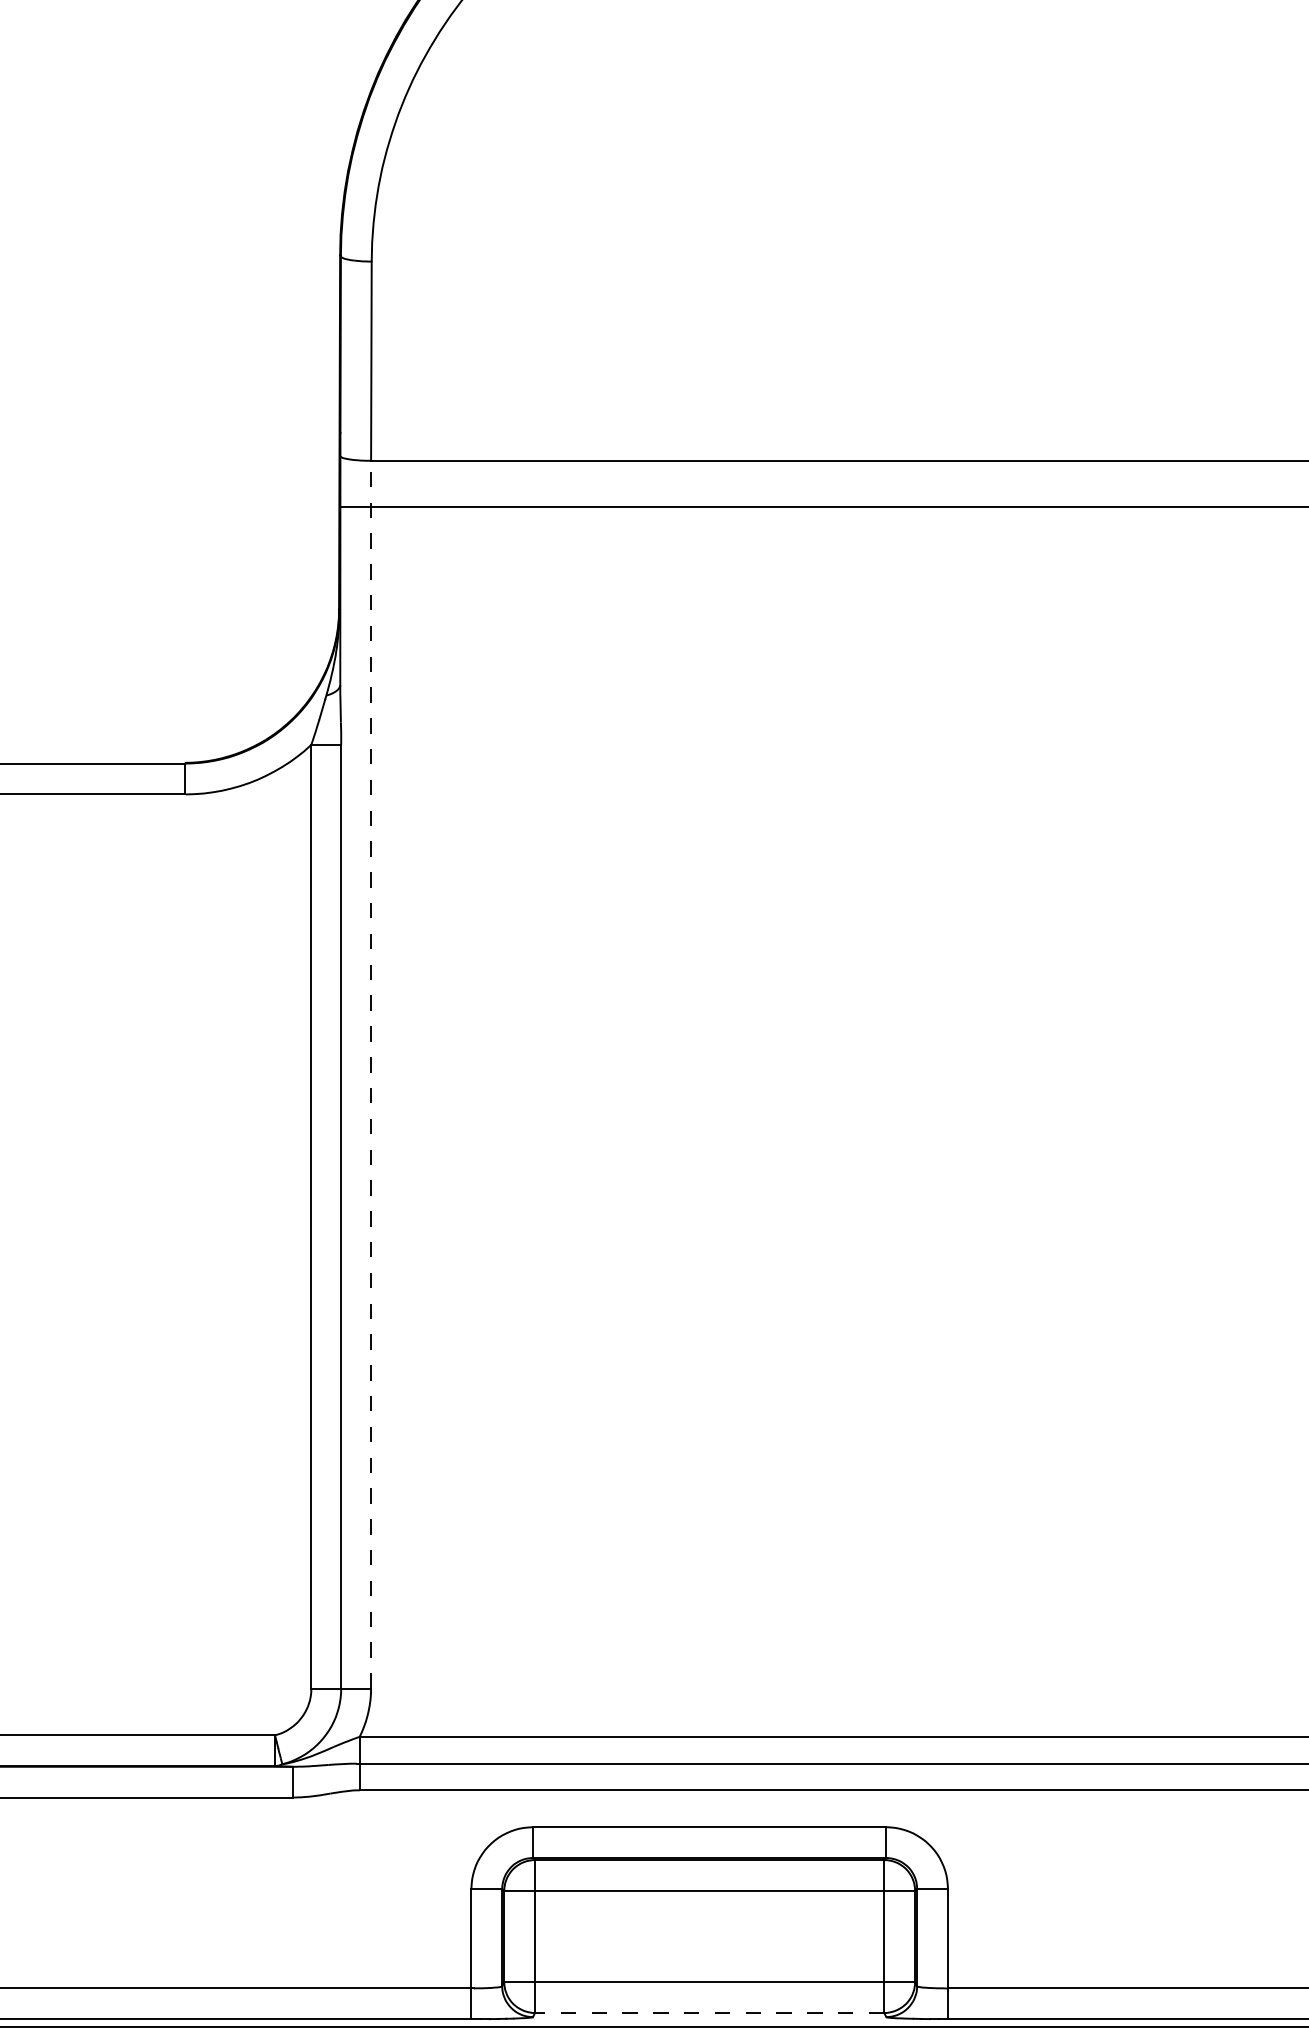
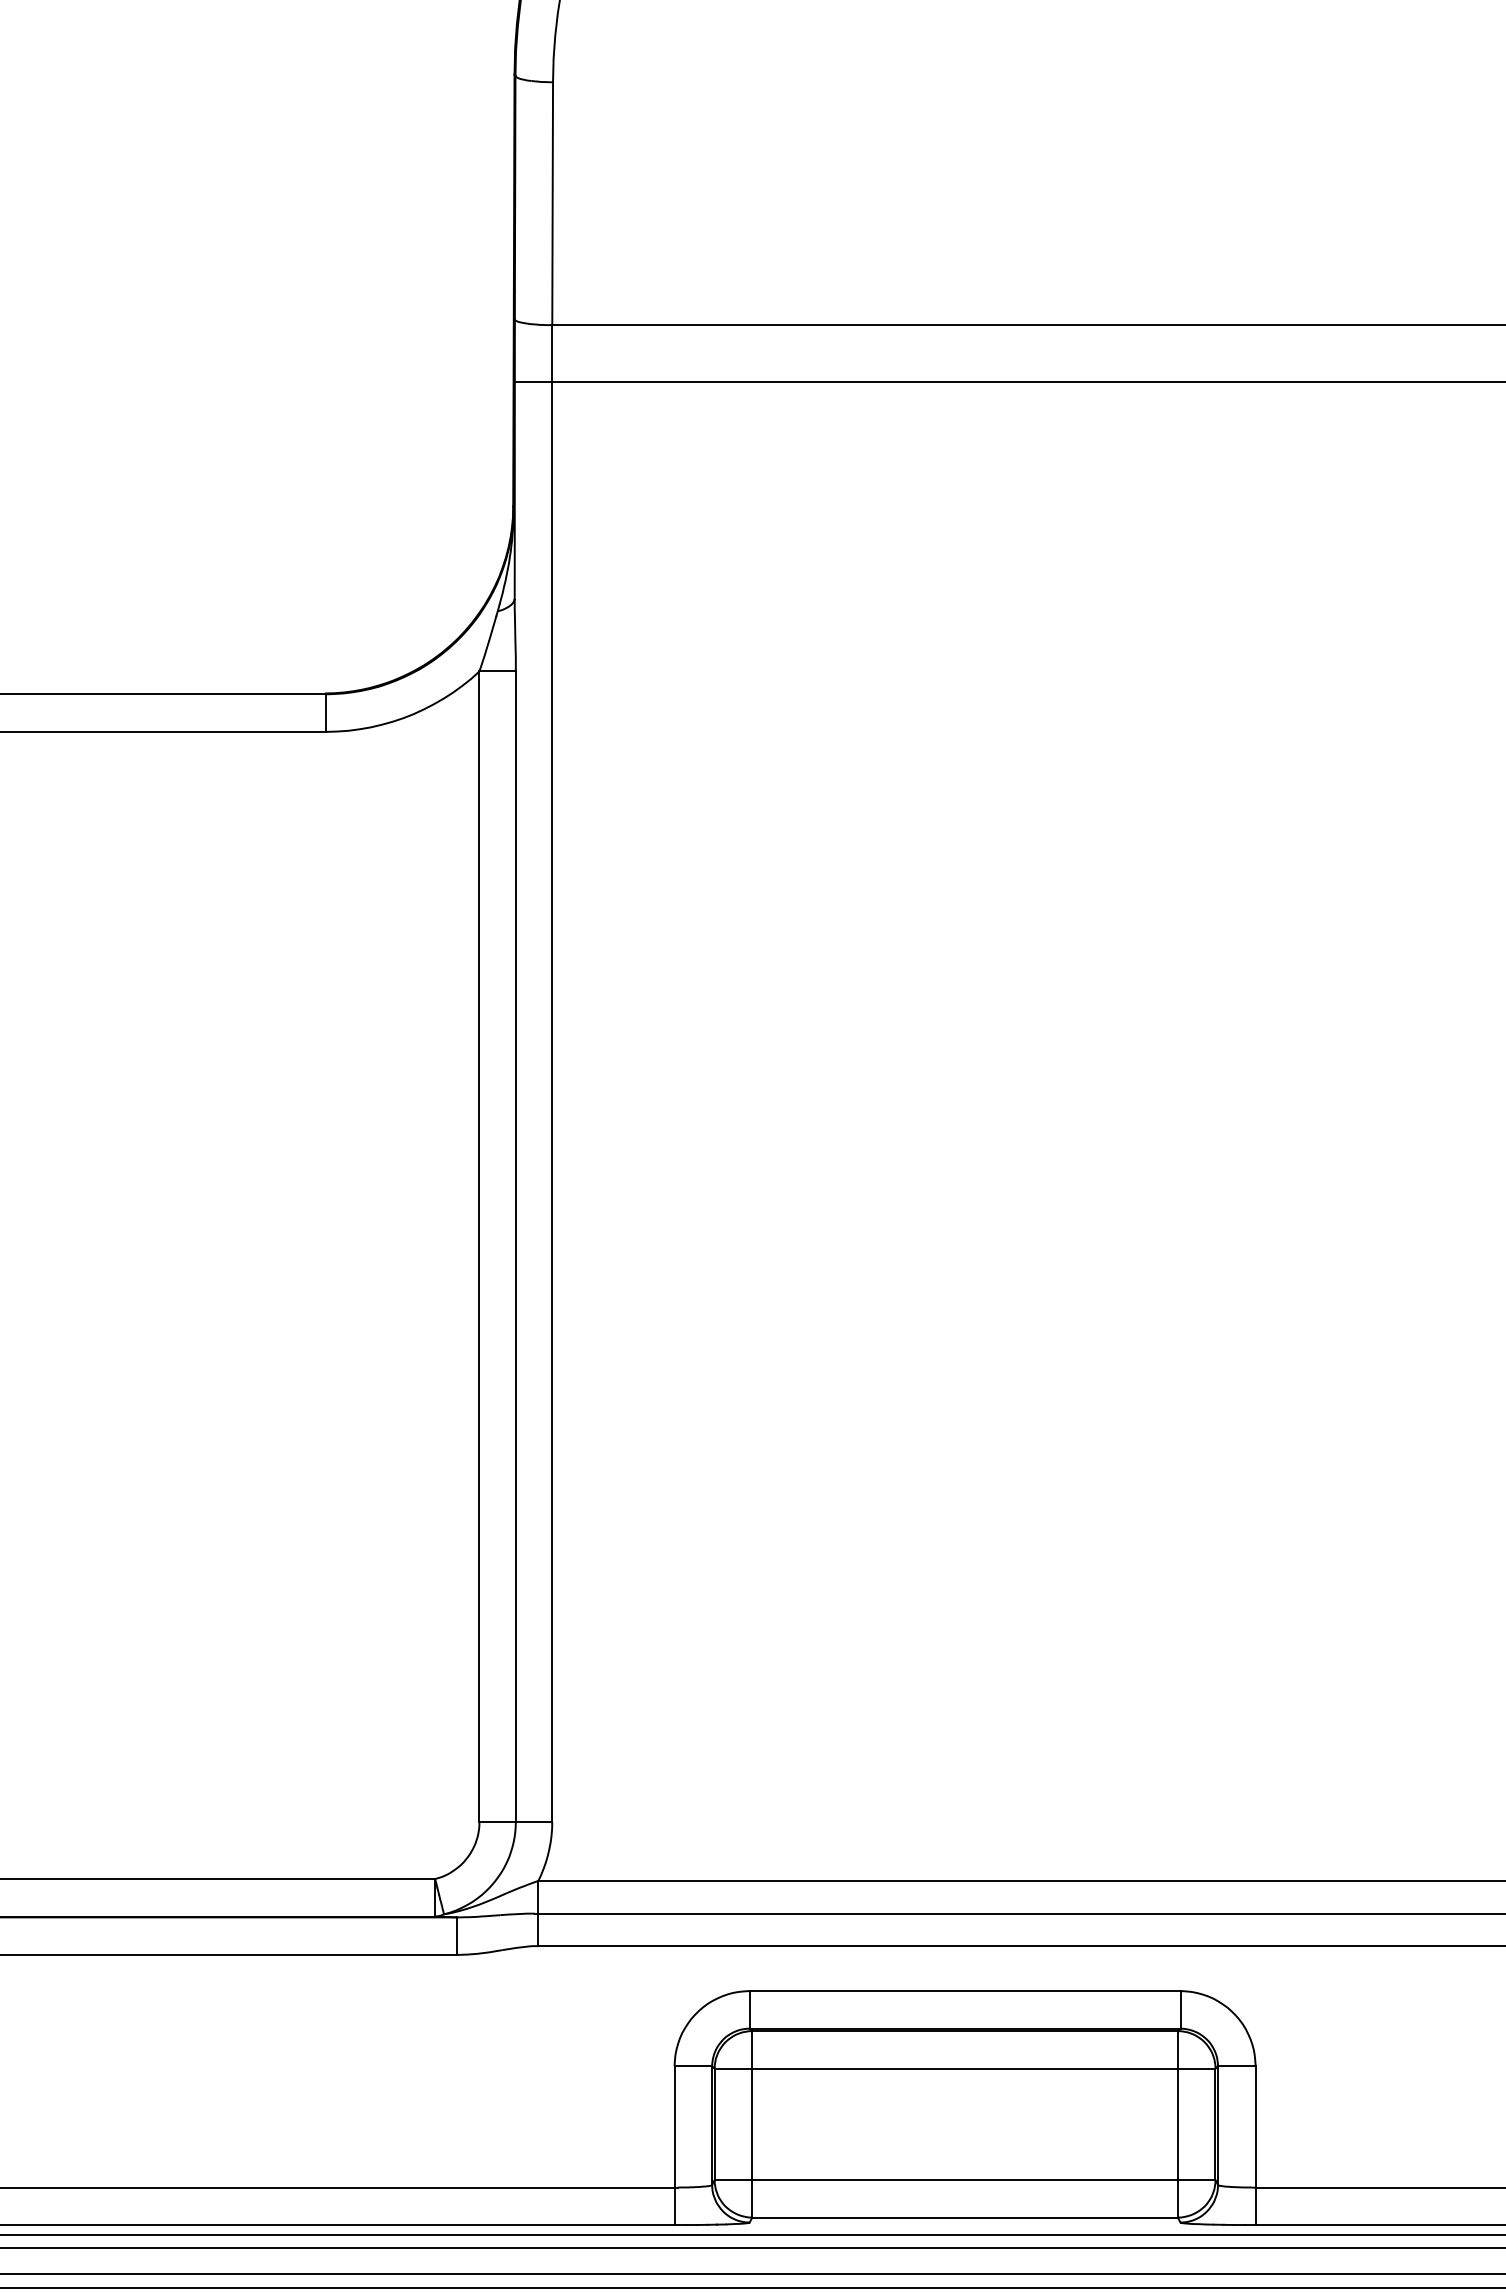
line: (371, 1074) -> (552, 1073), dashed -> solid
line: (709, 2012) -> (964, 2216), dashed -> solid

